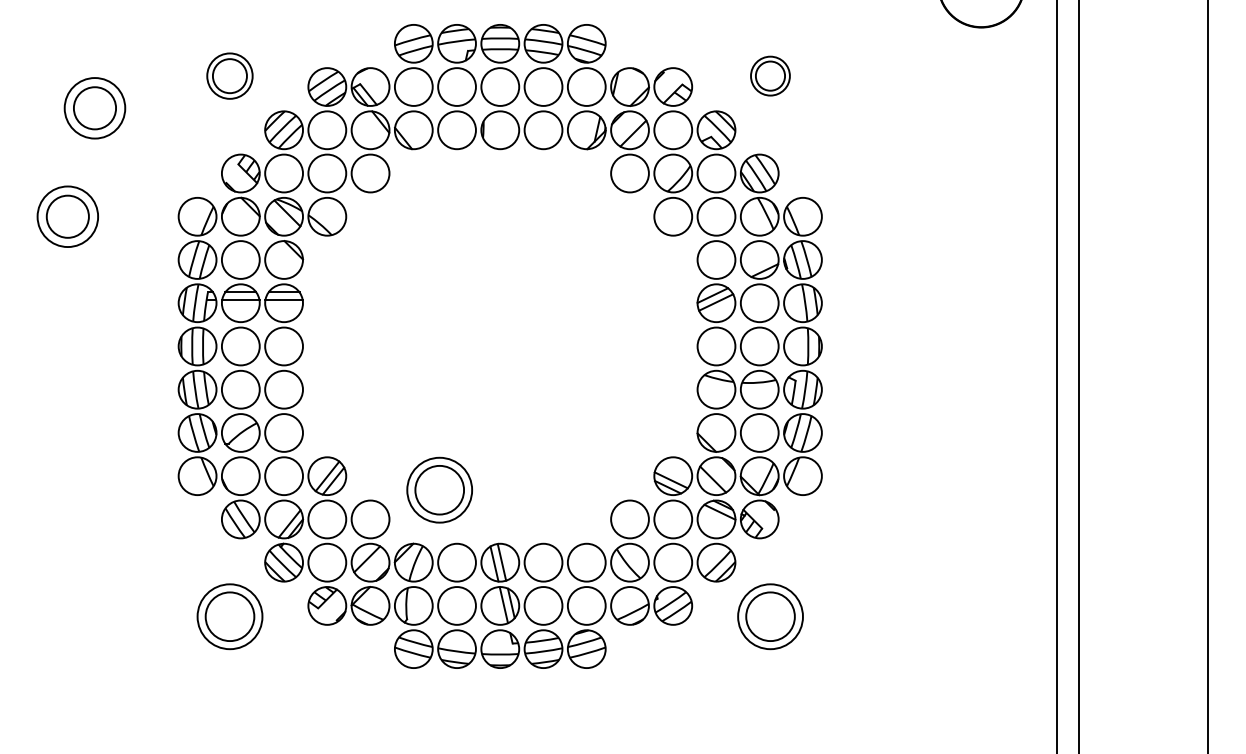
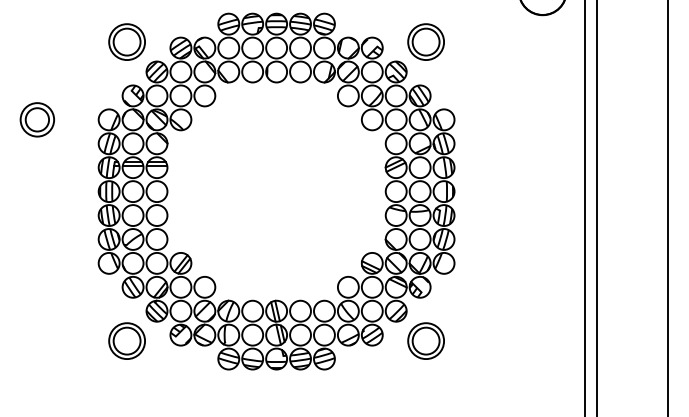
part: (228, 75) -> (126, 41), size x1.43
part: (769, 75) -> (425, 41), size x1.67
part: (93, 107) -> (51, 59), removed
part: (438, 489) -> (242, 270), removed

